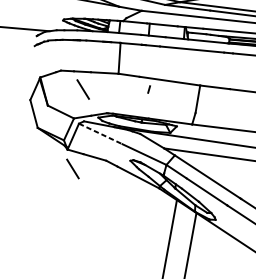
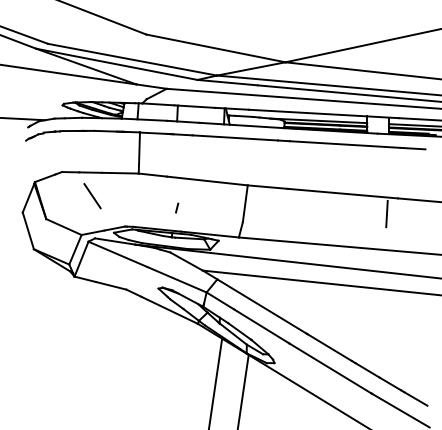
line: (149, 89) -> (177, 207), moved
line: (100, 134) -> (117, 254), dashed -> solid
line: (72, 169) -> (82, 302), removed

